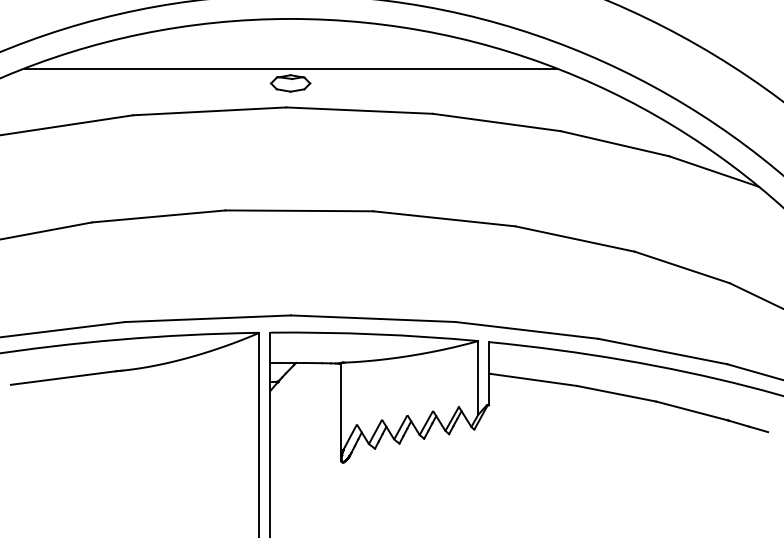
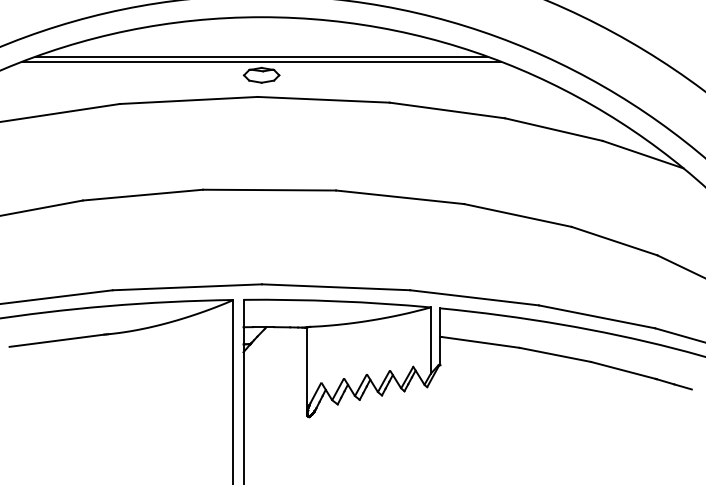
line: (290, 62) -> (261, 56), added

